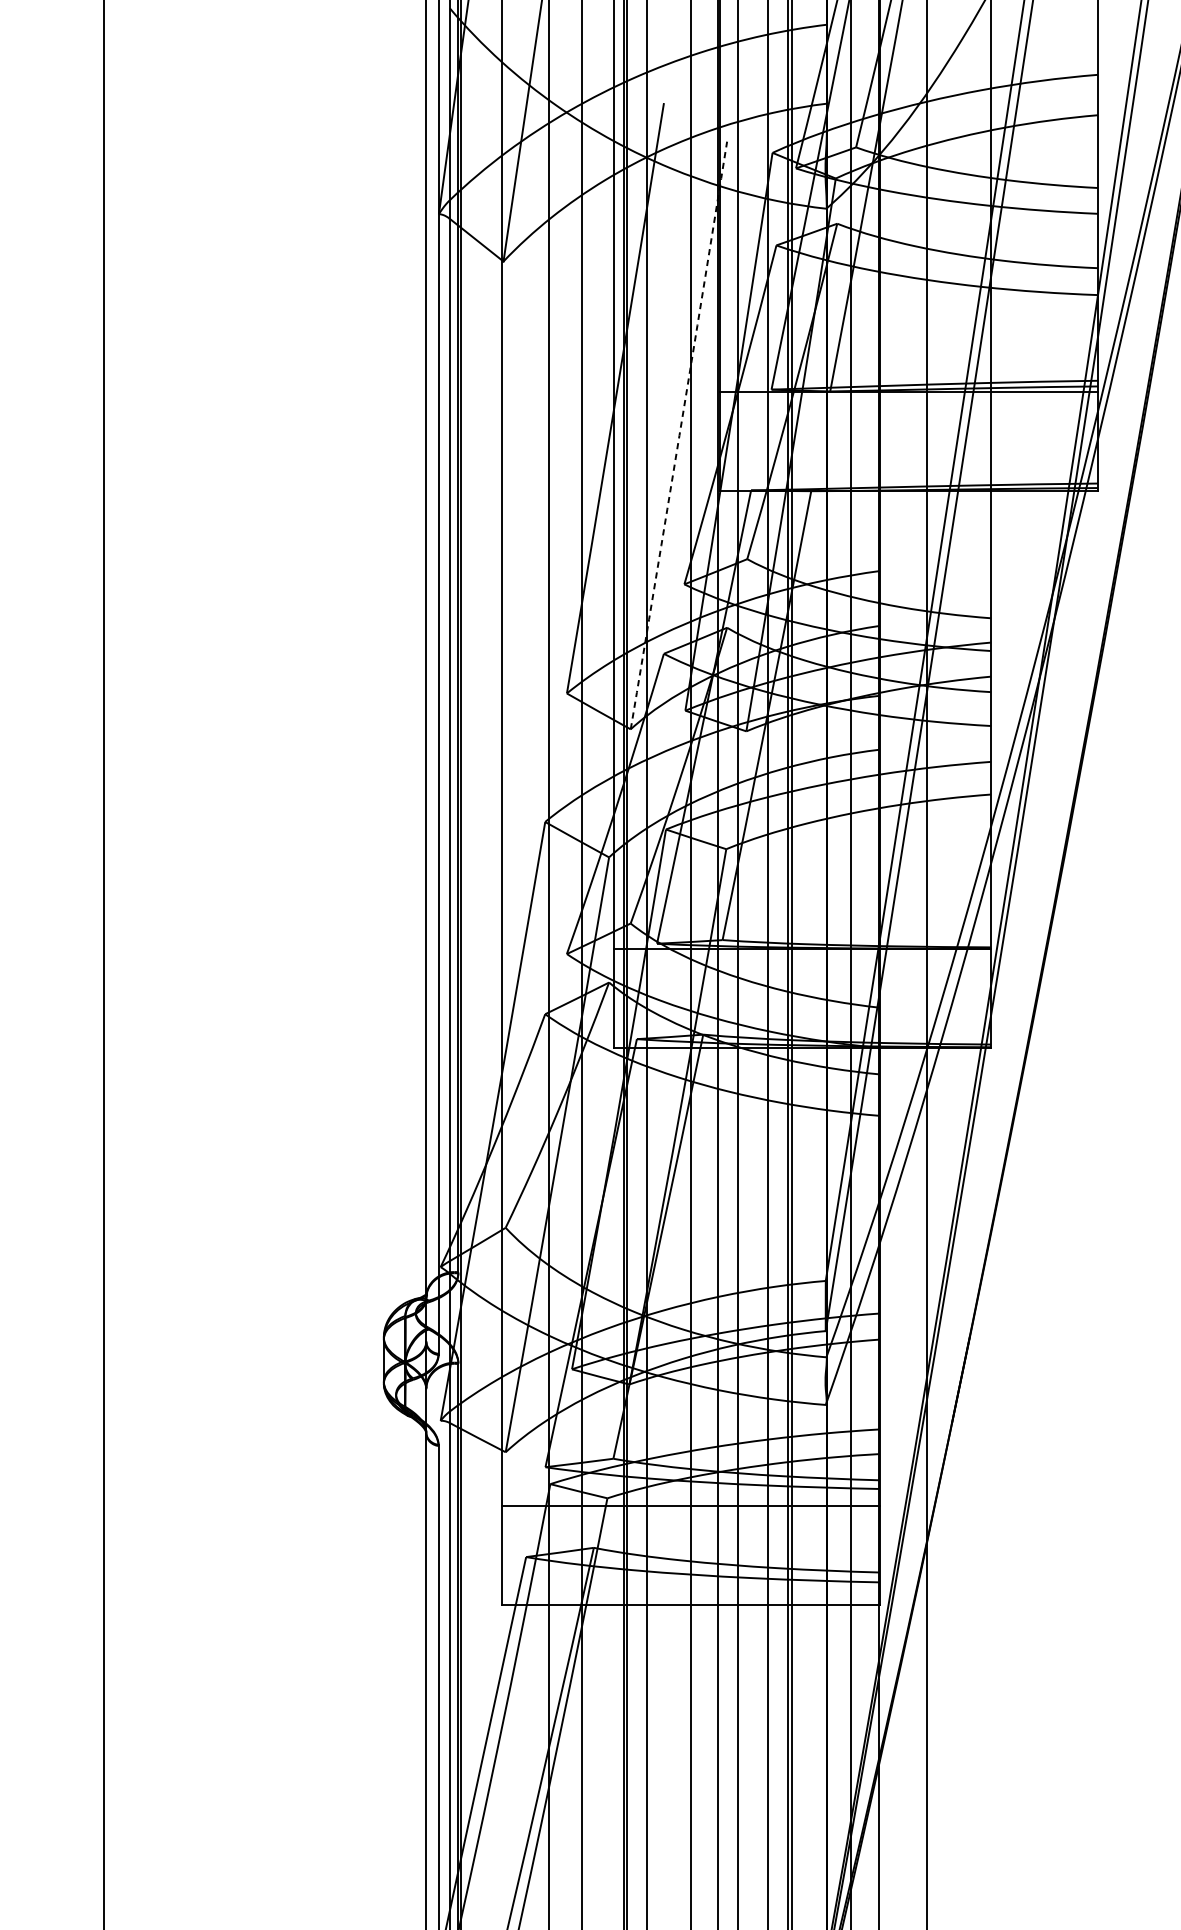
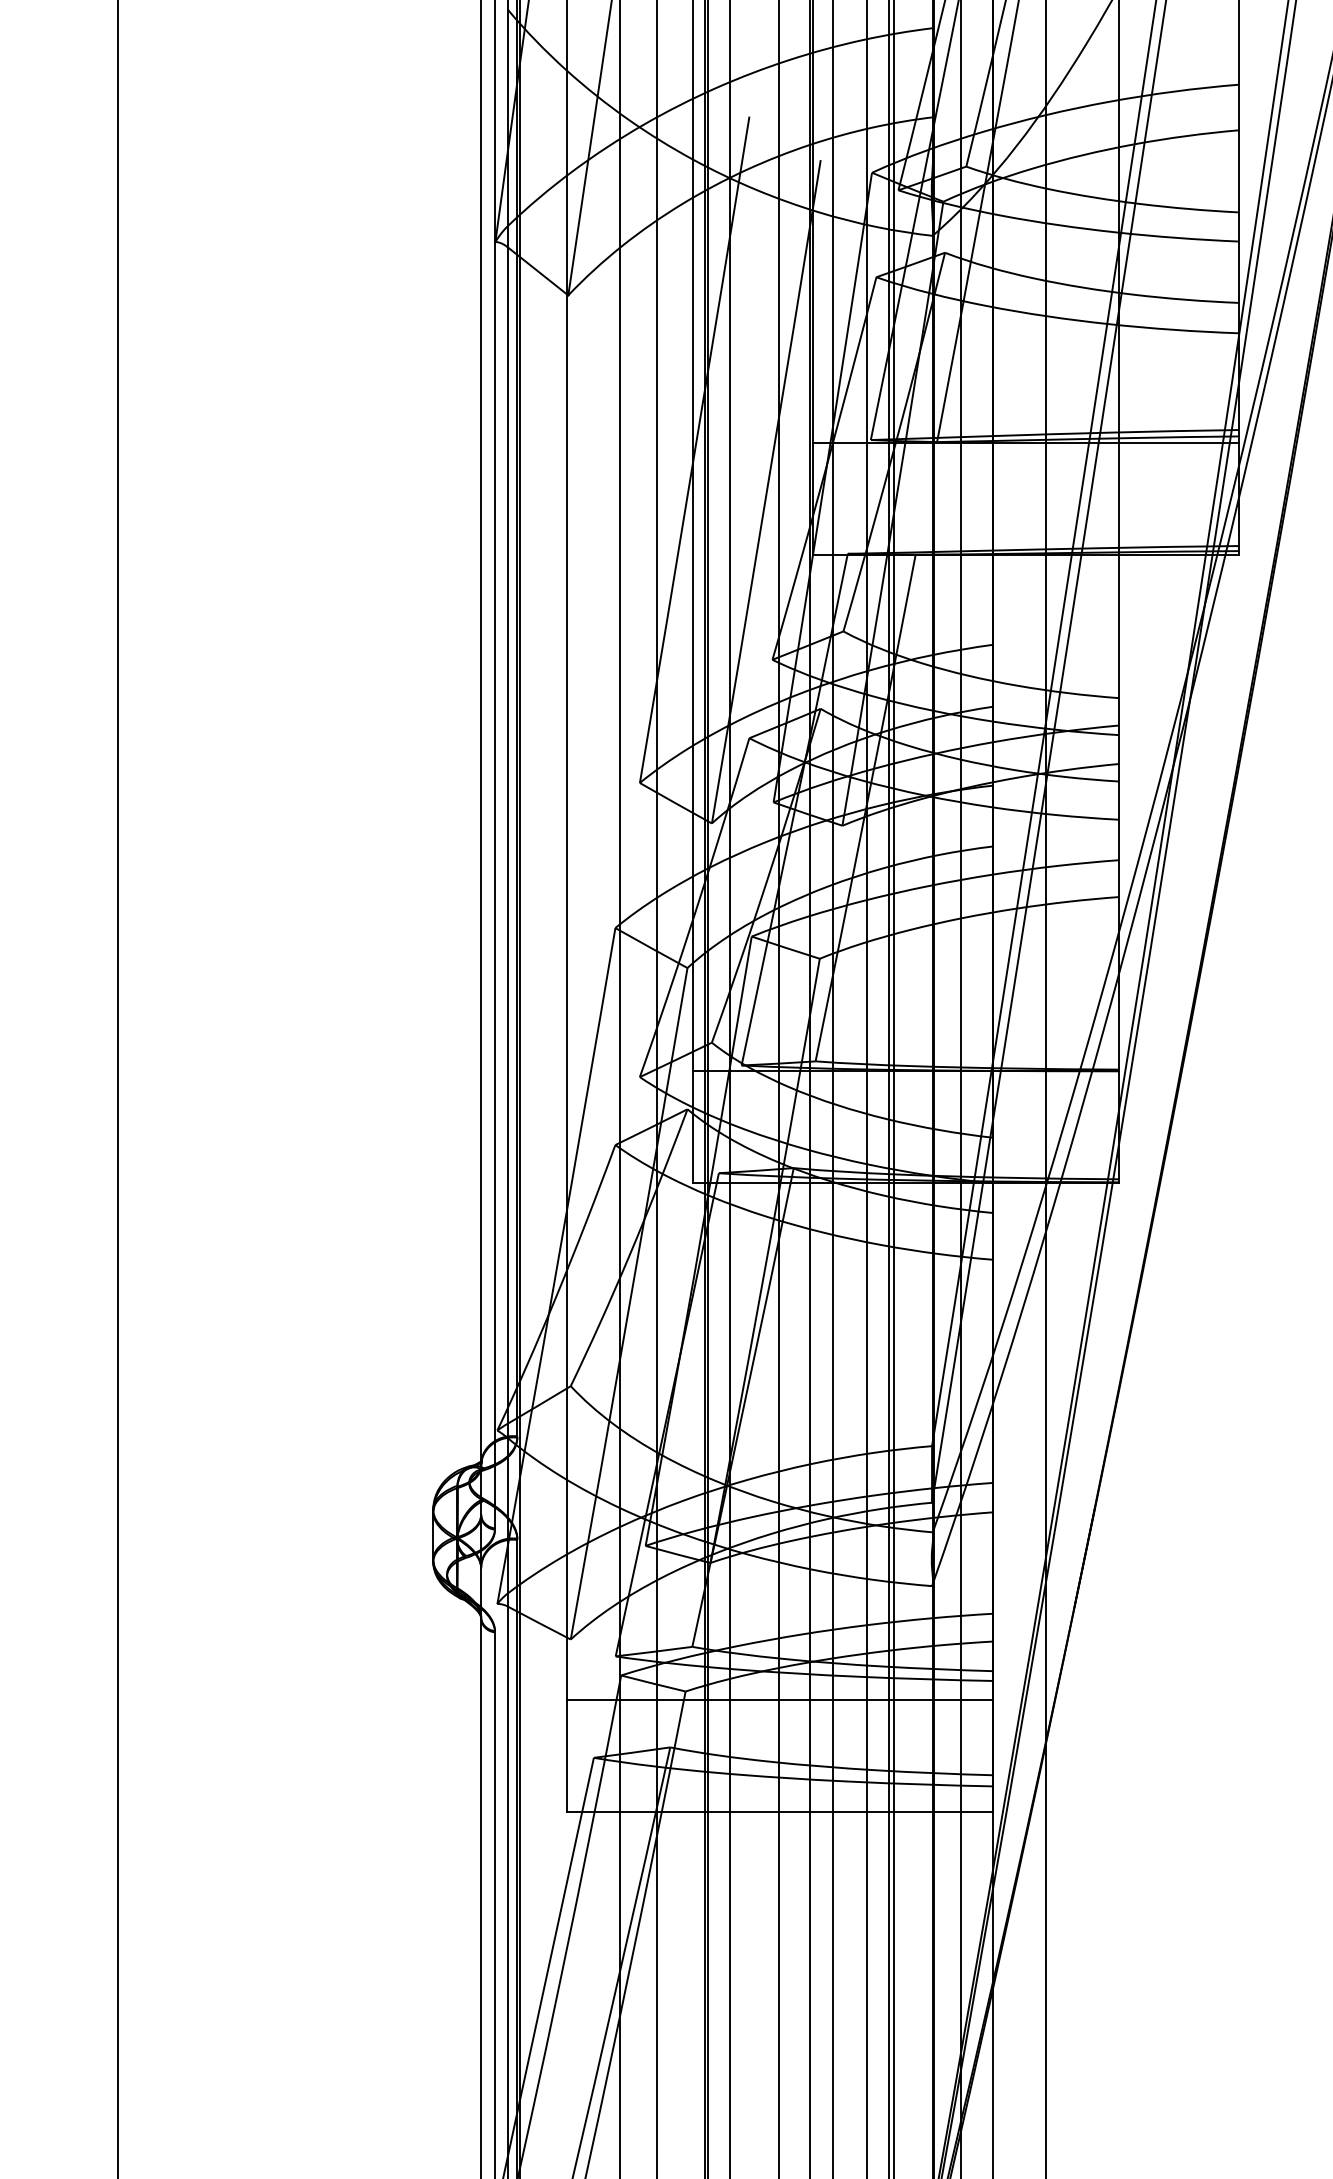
arc: (679, 435) -> (766, 491), dashed -> solid

